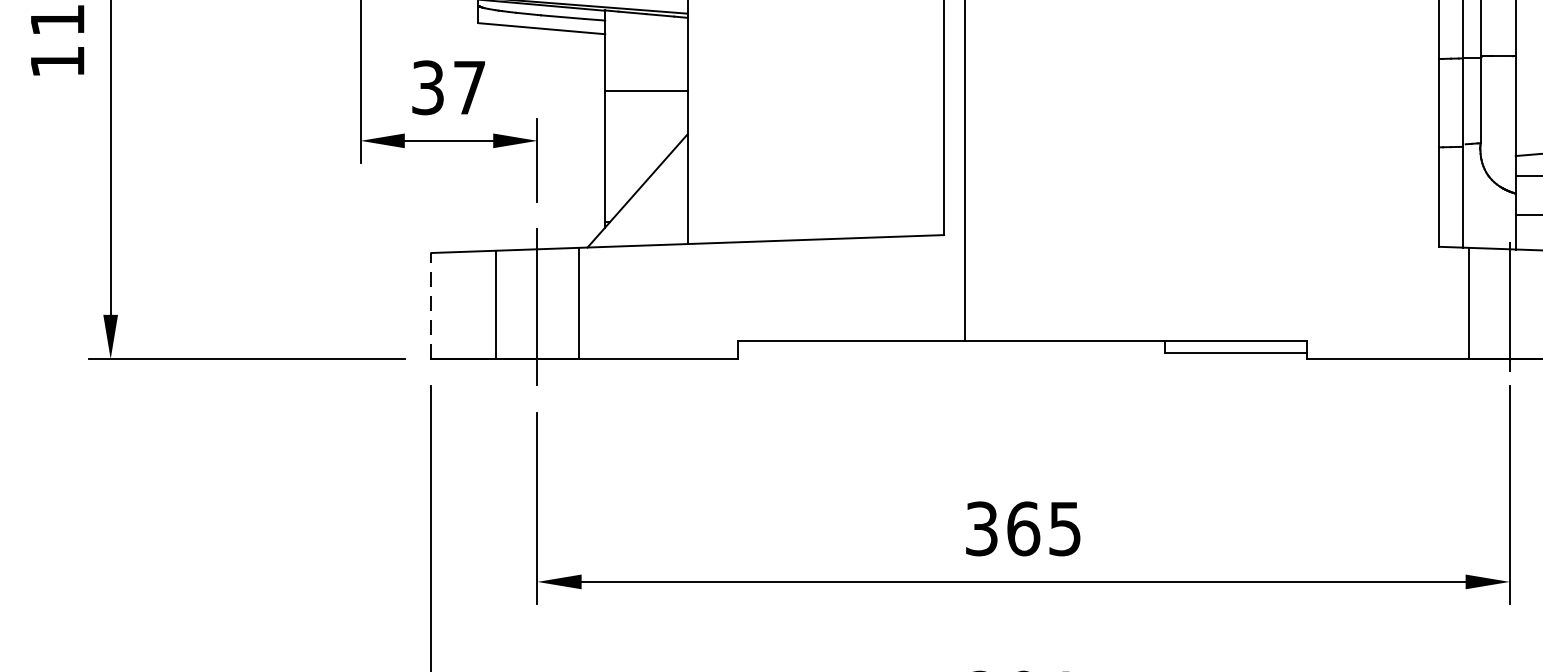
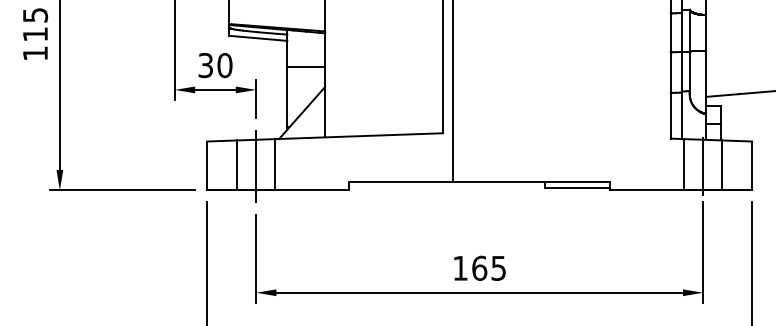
text: (468, 87) -> (224, 65), 37 -> 30
line: (431, 305) -> (207, 165), dashed -> solid
text: (981, 526) -> (460, 267), 365 -> 165

